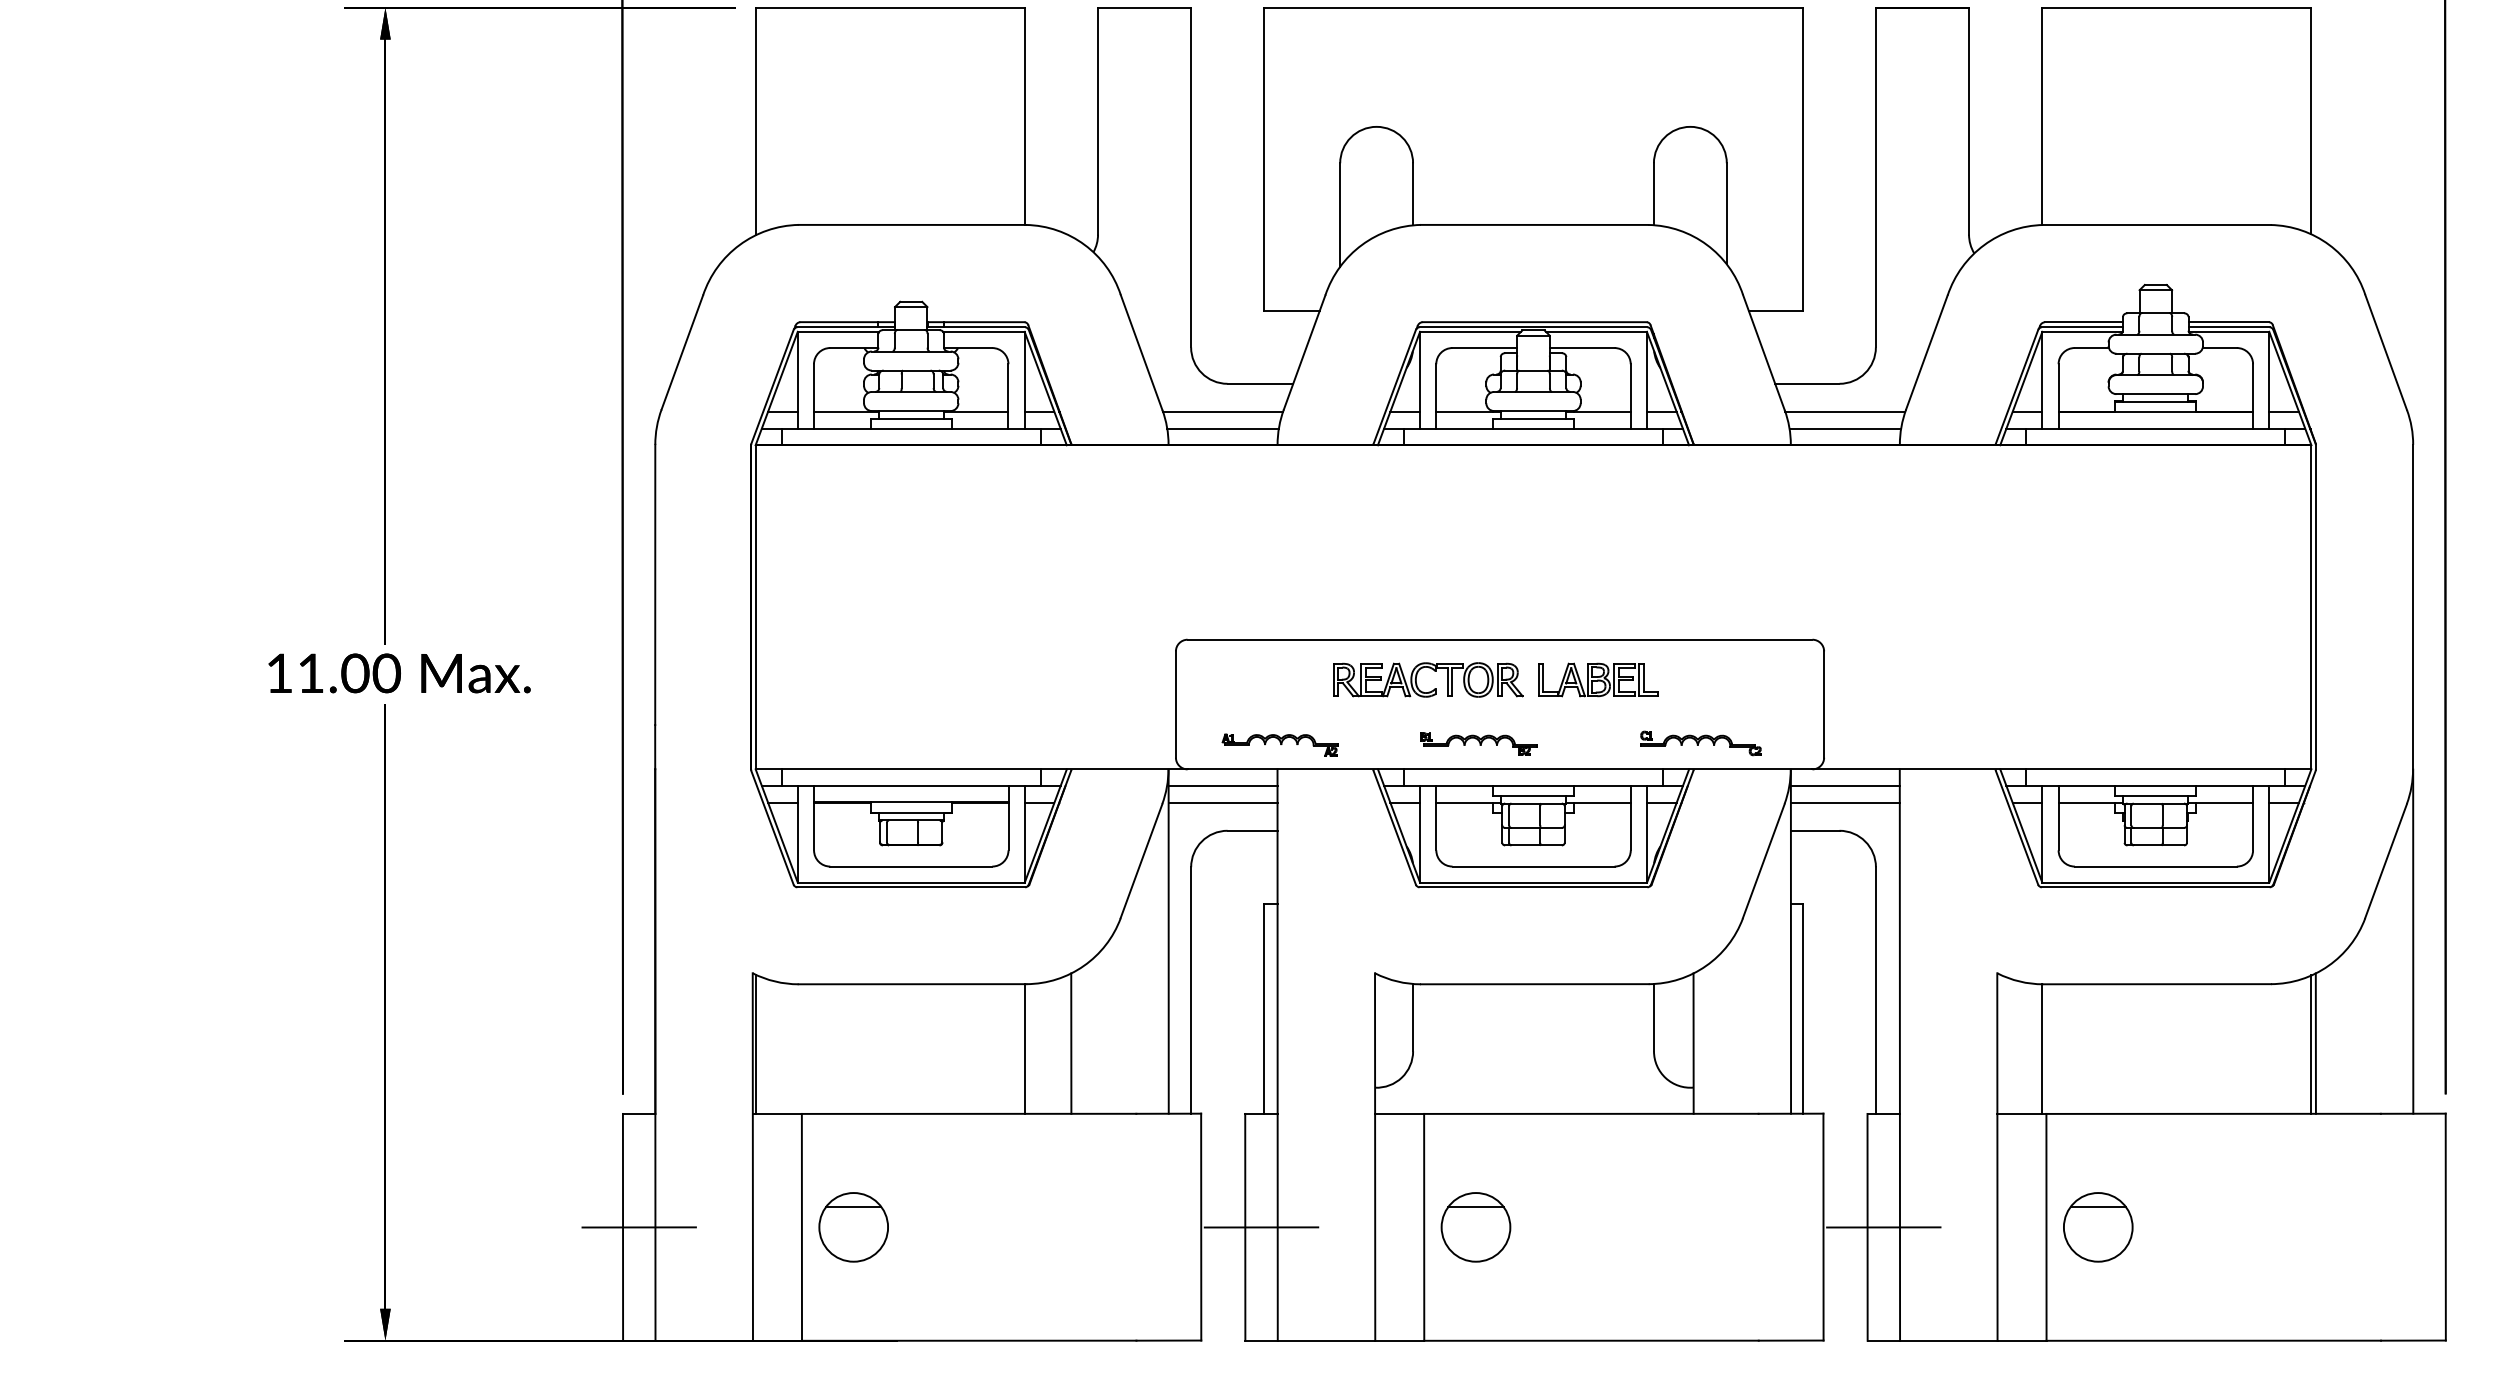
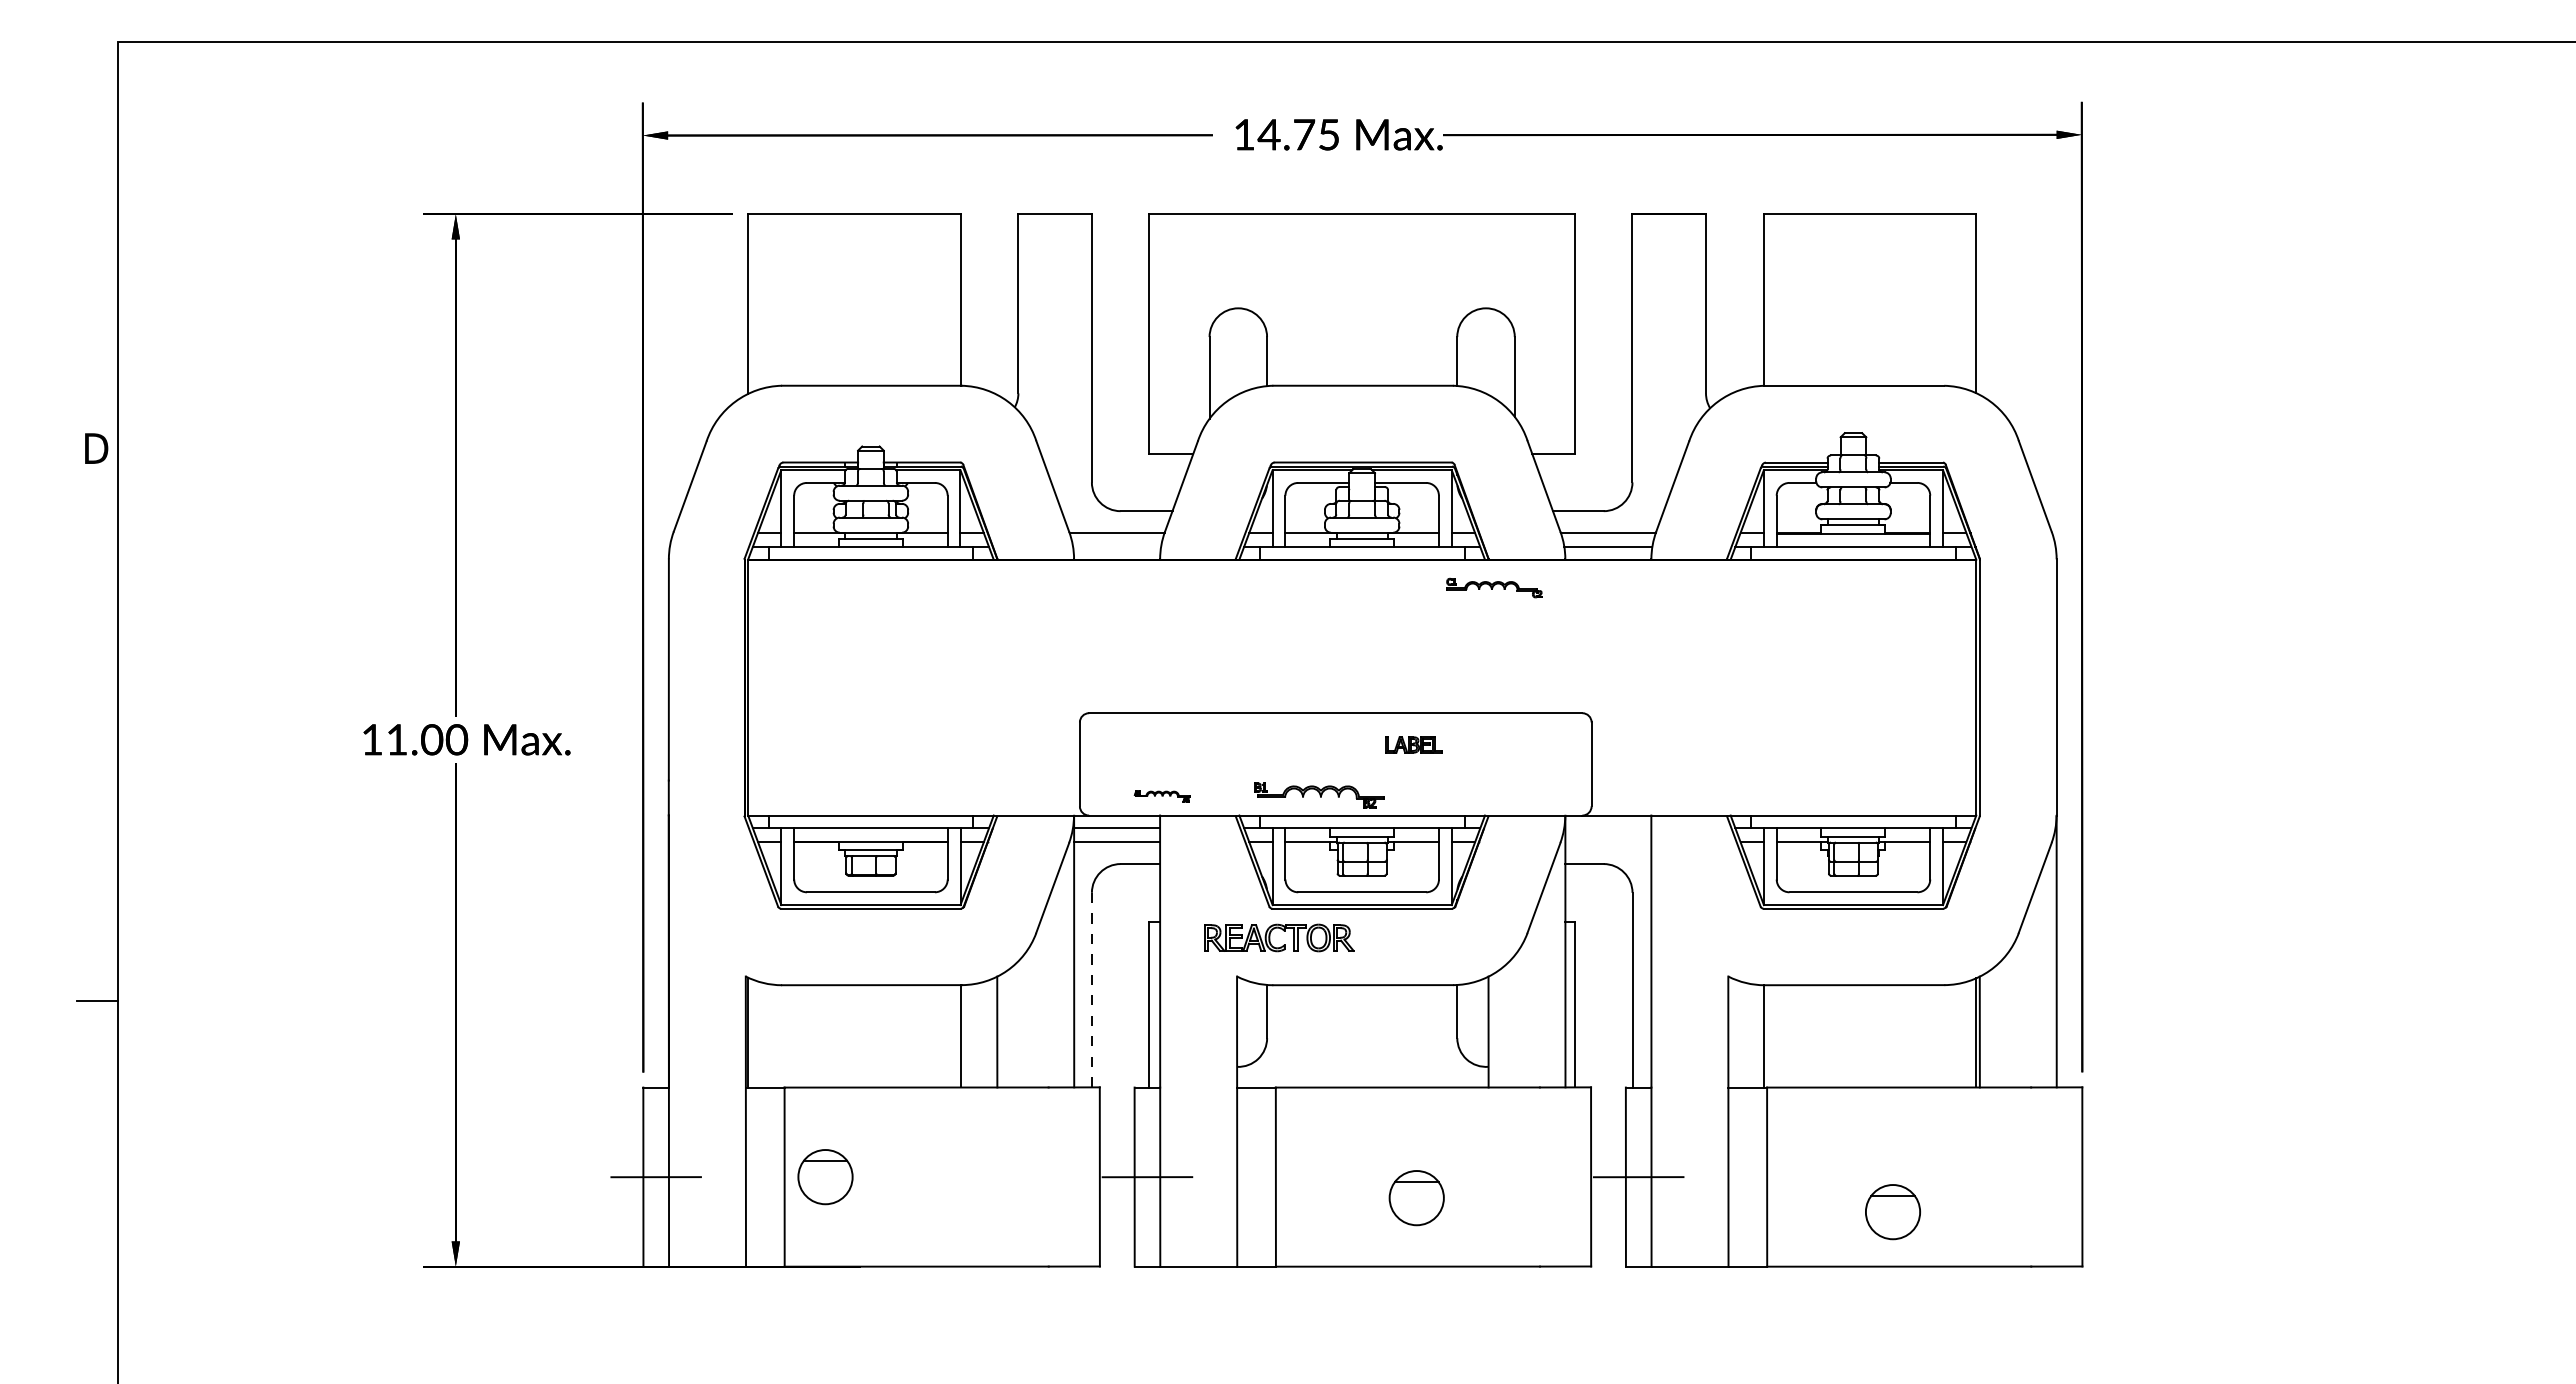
line: (1223, 428) -> (1117, 546), removed
part: (1433, 671) -> (1283, 931), moved
part: (1598, 679) -> (1413, 744), size x0.6
part: (1701, 742) -> (1494, 587), moved
part: (1479, 743) -> (1319, 795), size x1.4
part: (1279, 745) -> (1161, 796), size x0.6
line: (1845, 785) -> (1608, 828), removed
line: (1845, 803) -> (1608, 842), removed
line: (1190, 989) -> (1091, 989), solid -> dashed
part: (1475, 1227) -> (1416, 1198), moved
part: (2097, 1227) -> (1892, 1212), moved

